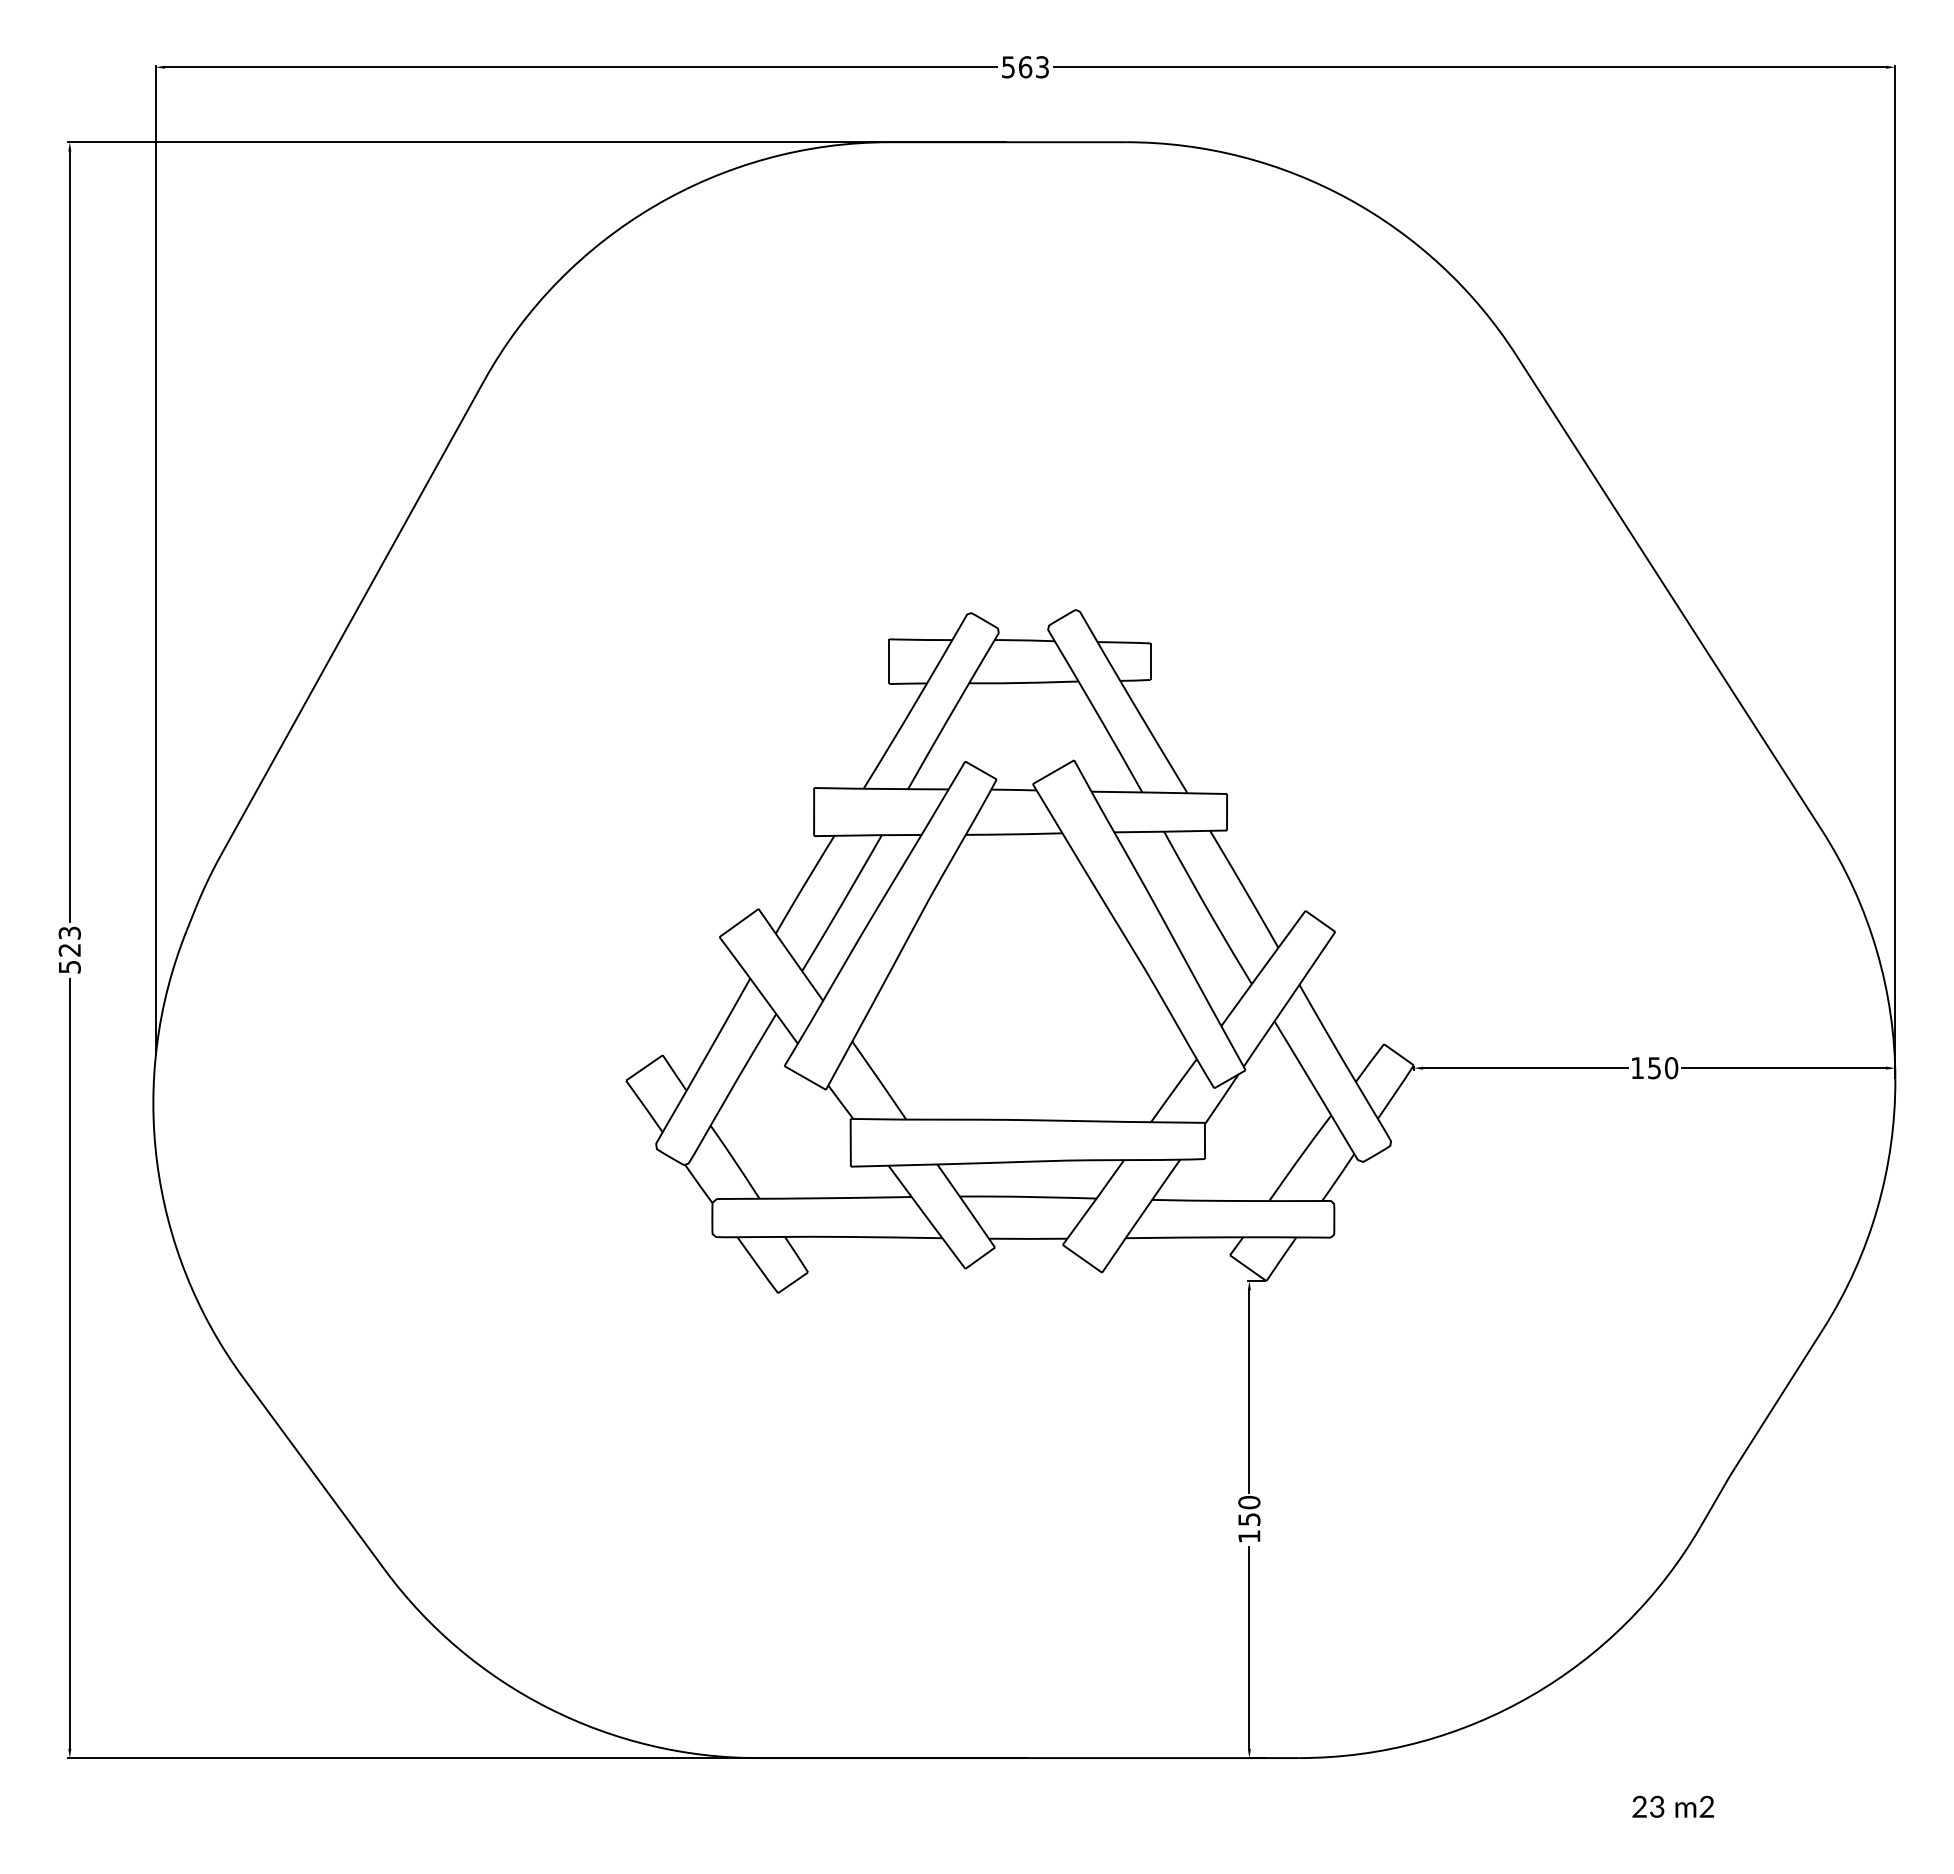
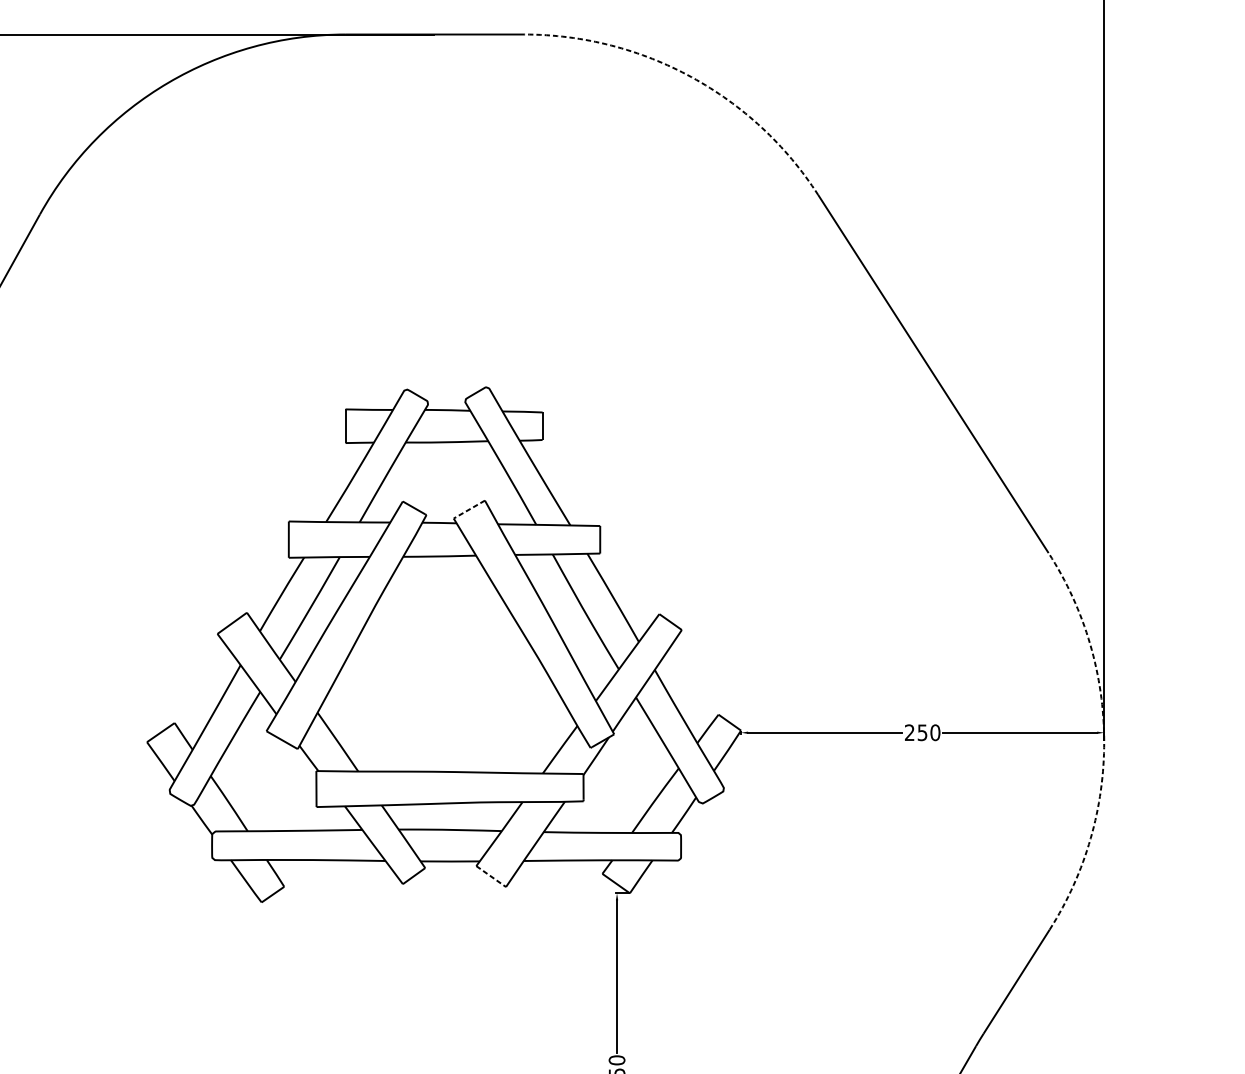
arc: (1348, 198) -> (691, 76), solid -> dashed
line: (1053, 772) -> (469, 509), solid -> dashed
text: (1637, 1067) -> (909, 732), 150 -> 250
arc: (1895, 1079) -> (1104, 741), solid -> dashed
line: (1082, 1259) -> (491, 877), solid -> dashed

